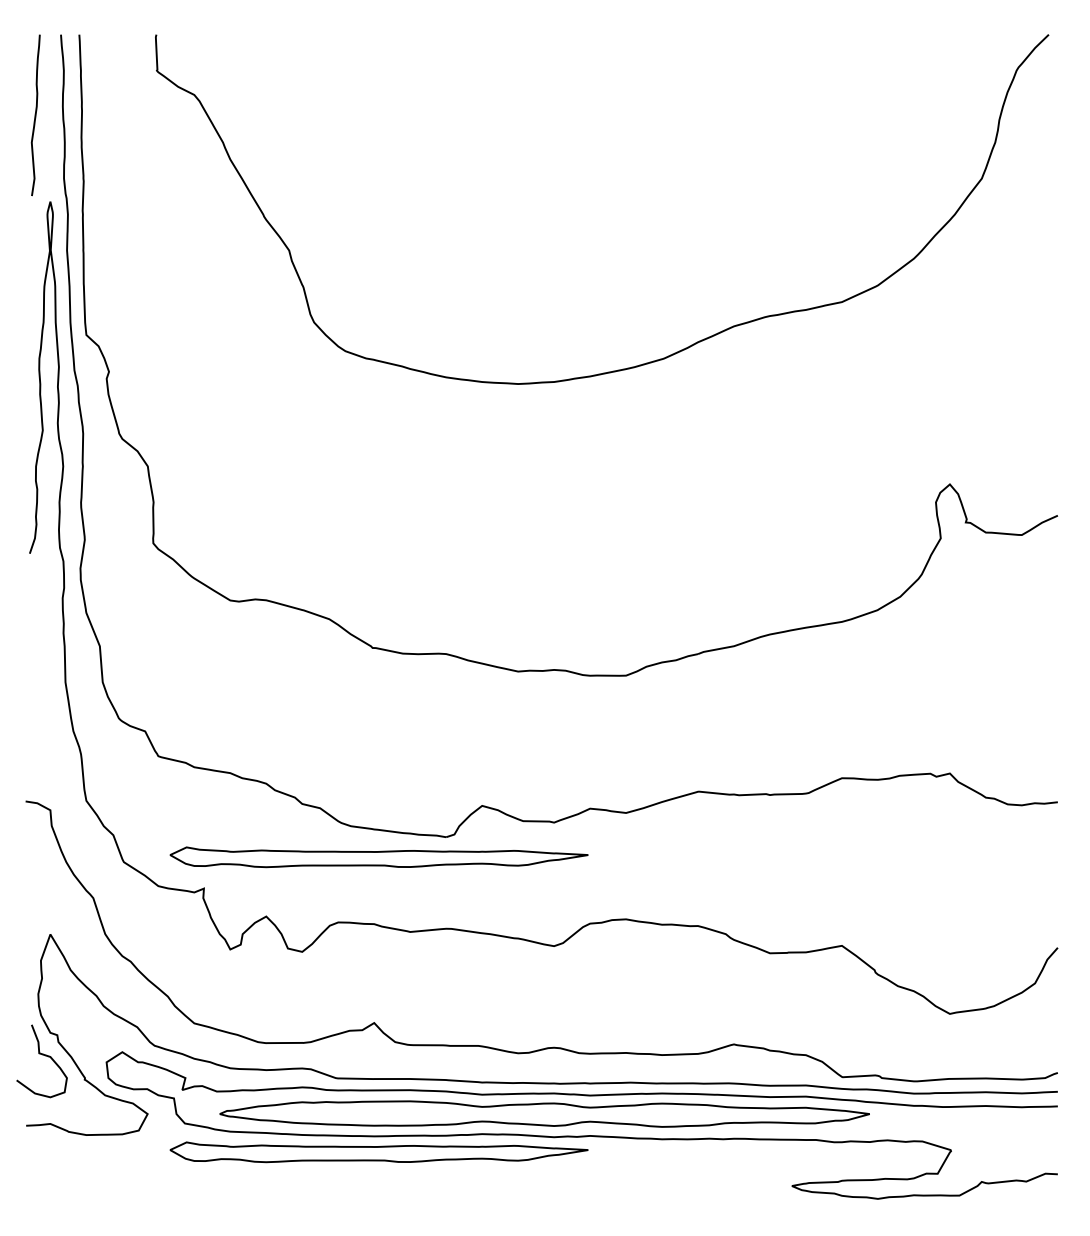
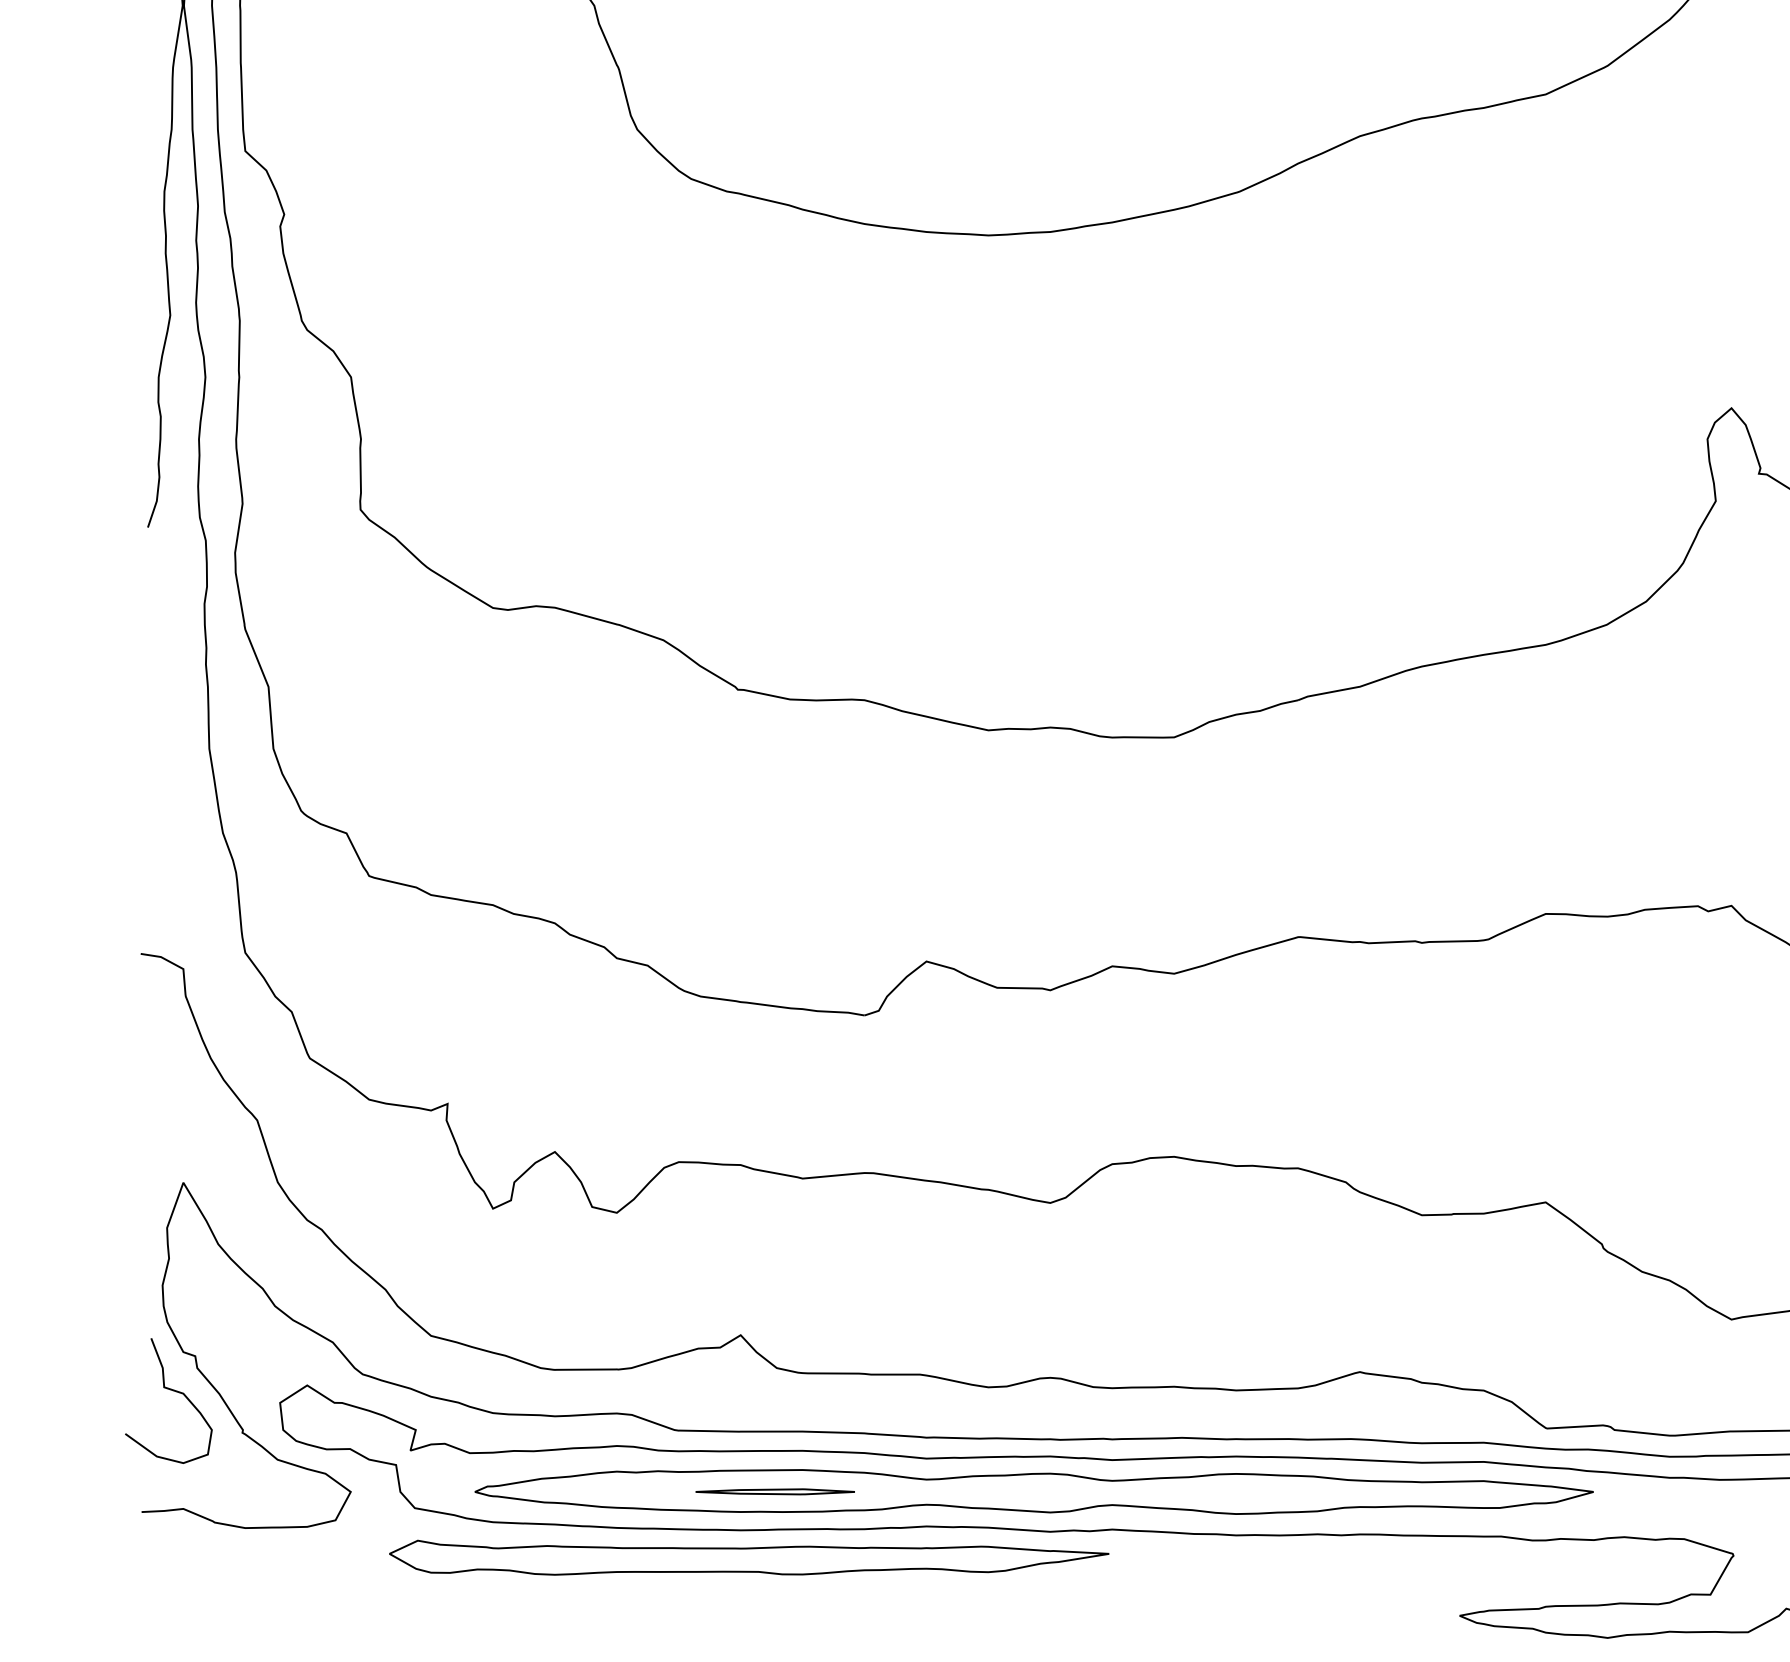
part: (378, 857) -> (748, 1050), removed
part: (394, 1113) -> (775, 1490), added

